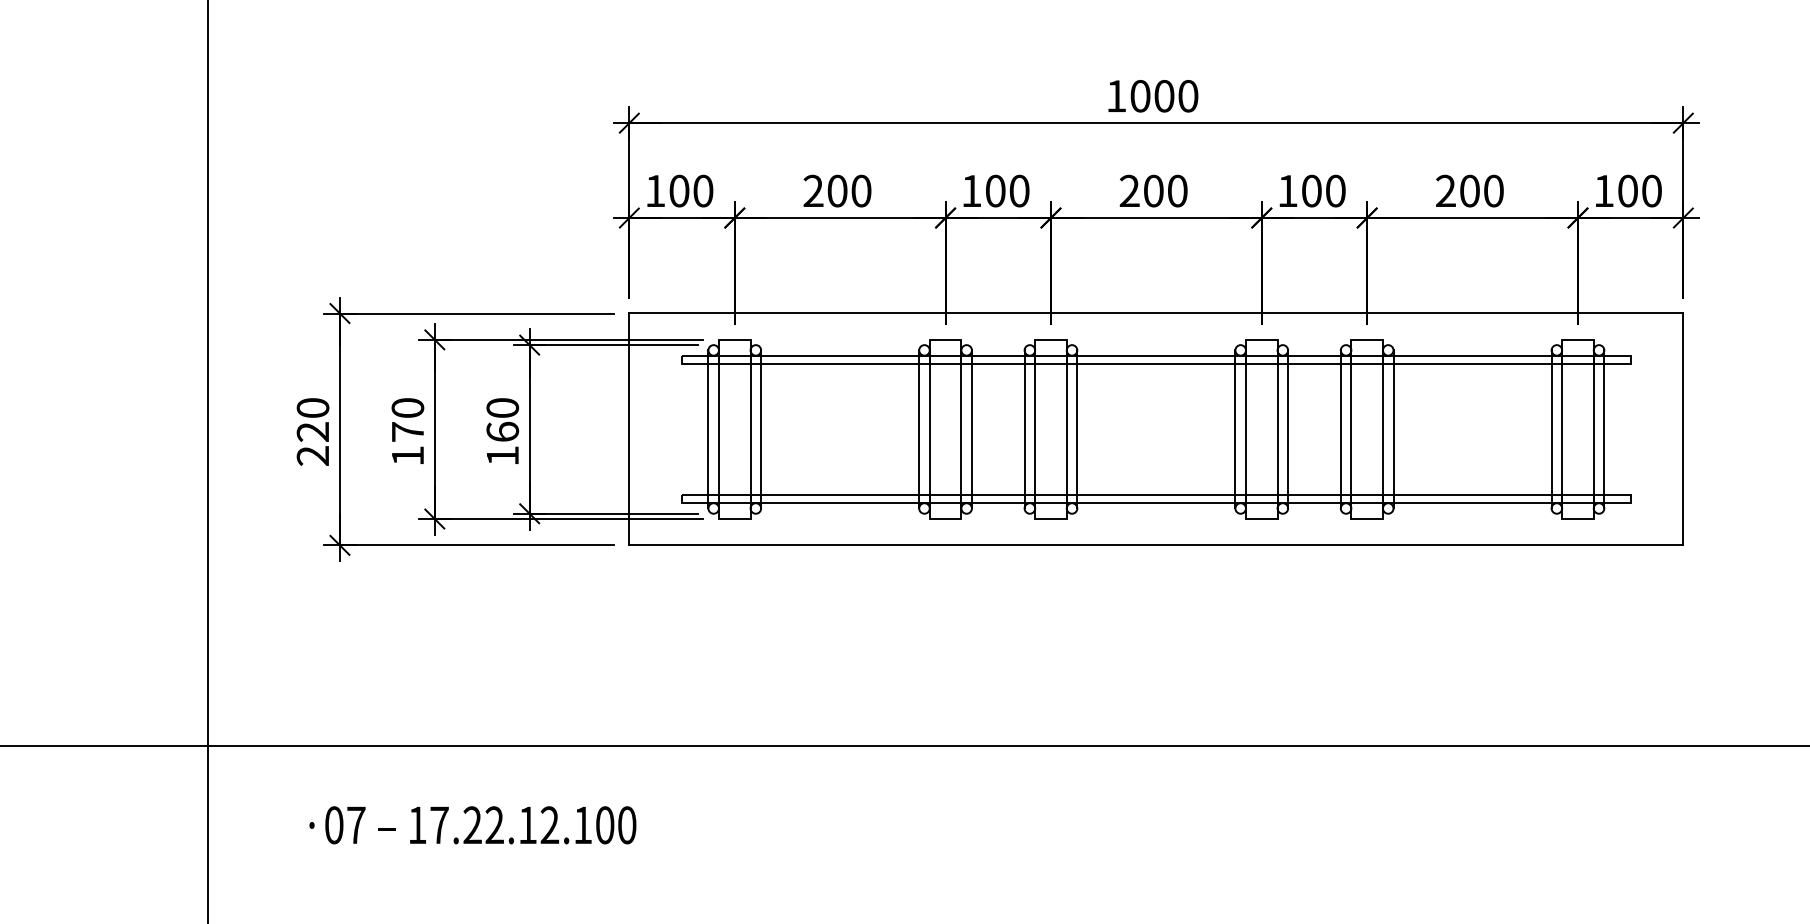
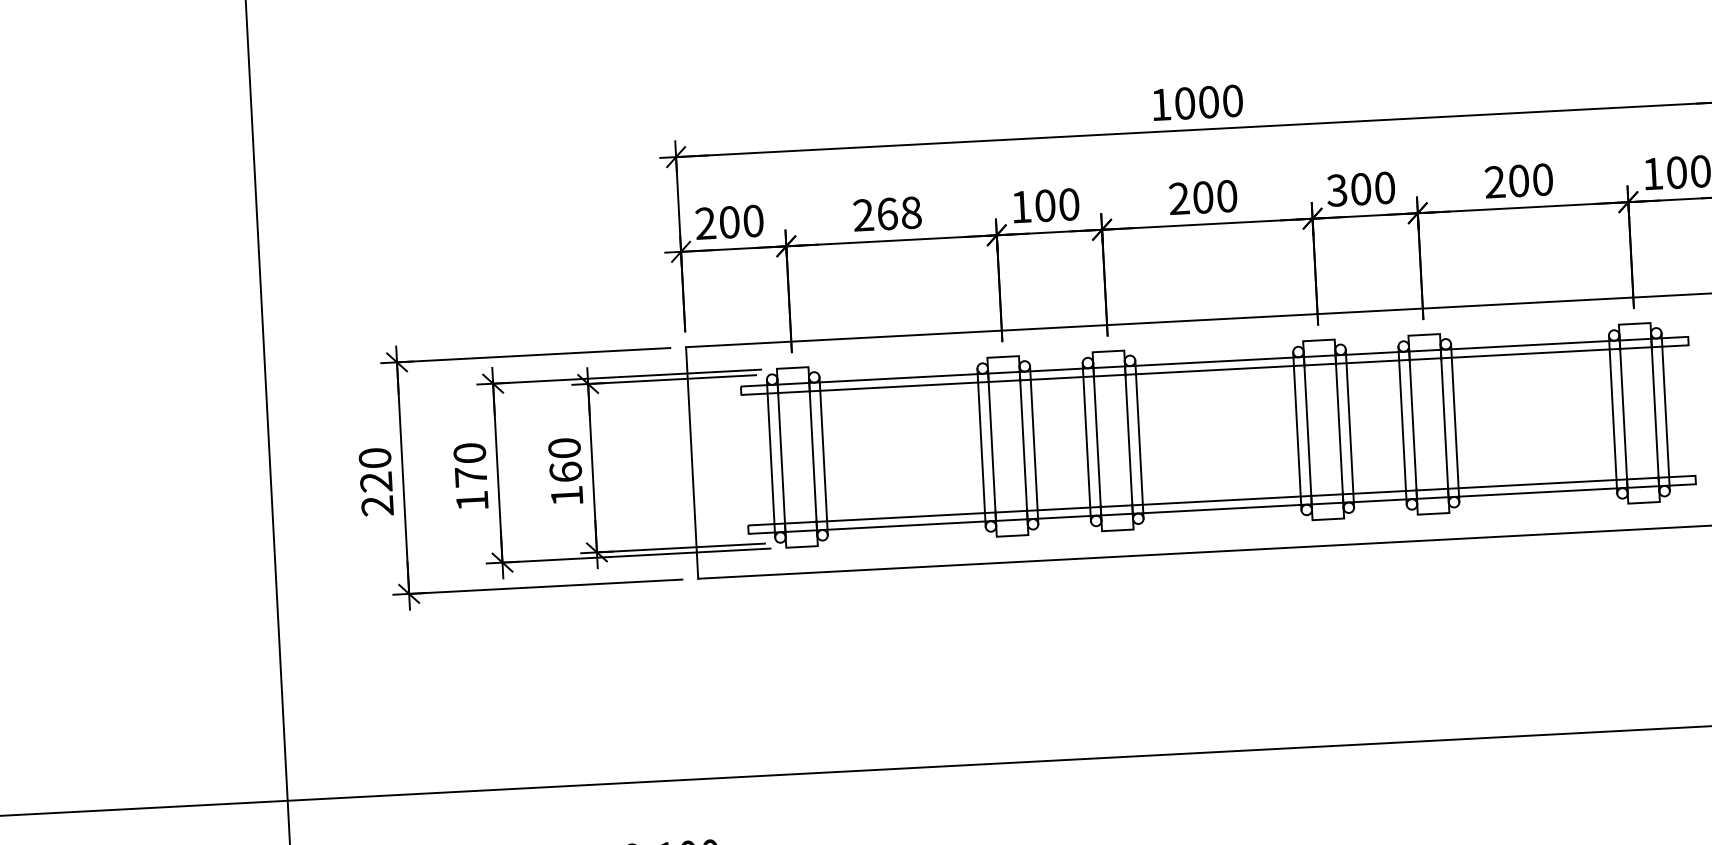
text: (655, 190) -> (705, 223), 100 -> 200
text: (849, 190) -> (899, 212), 200 -> 268
text: (1287, 190) -> (1336, 189), 100 -> 300

